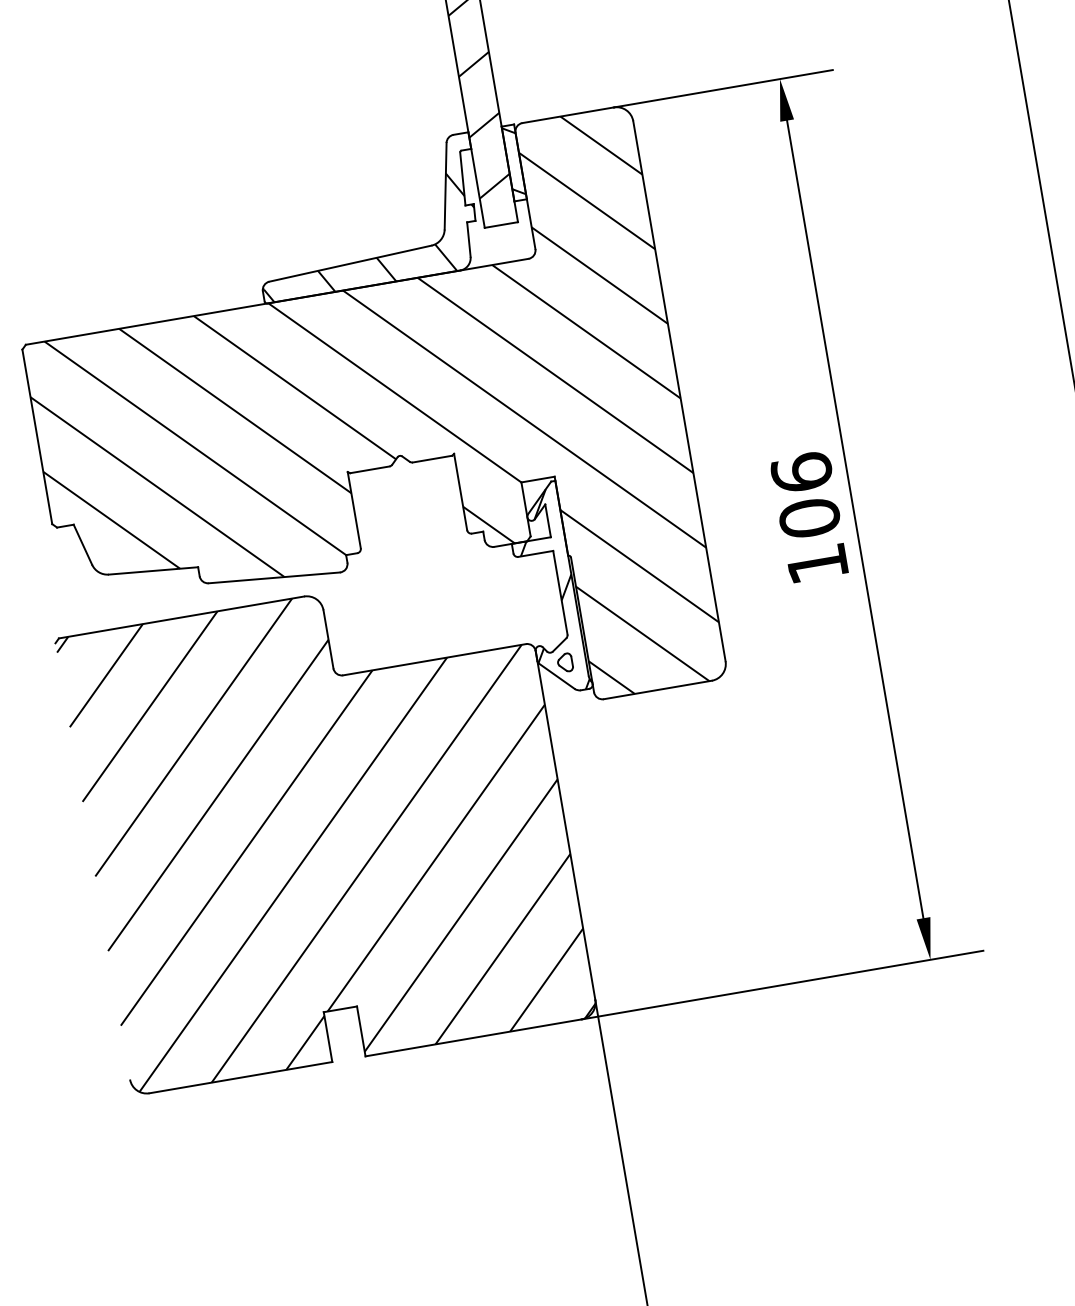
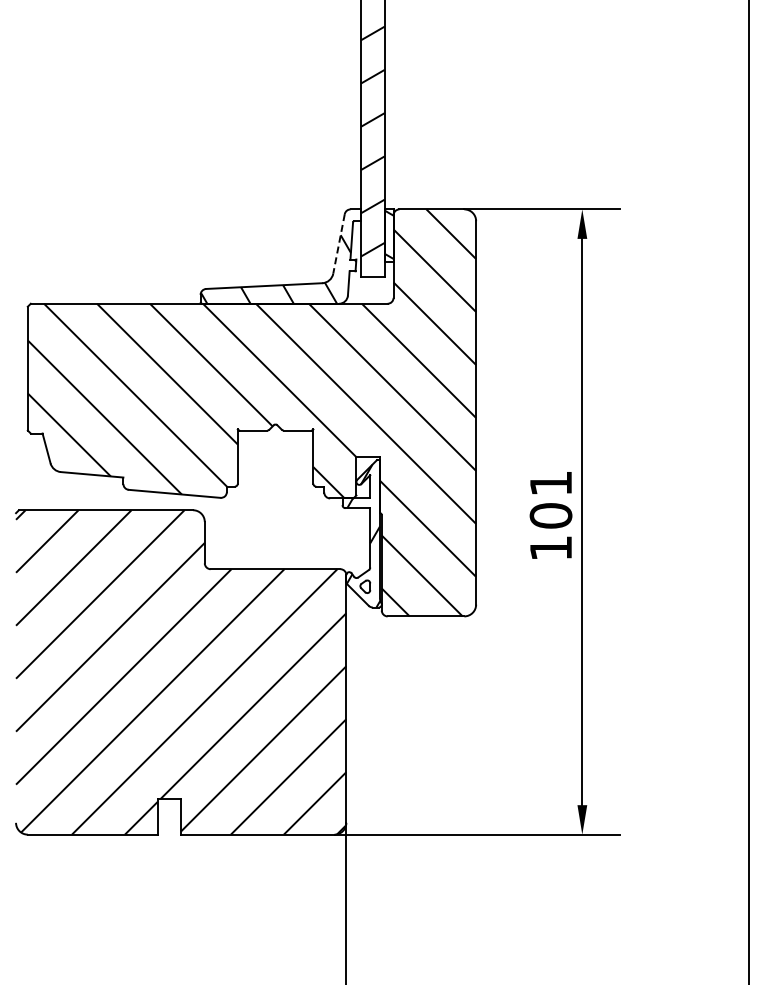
line: (445, 187) -> (338, 244), solid -> dashed
text: (801, 472) -> (550, 483), 106 -> 101

